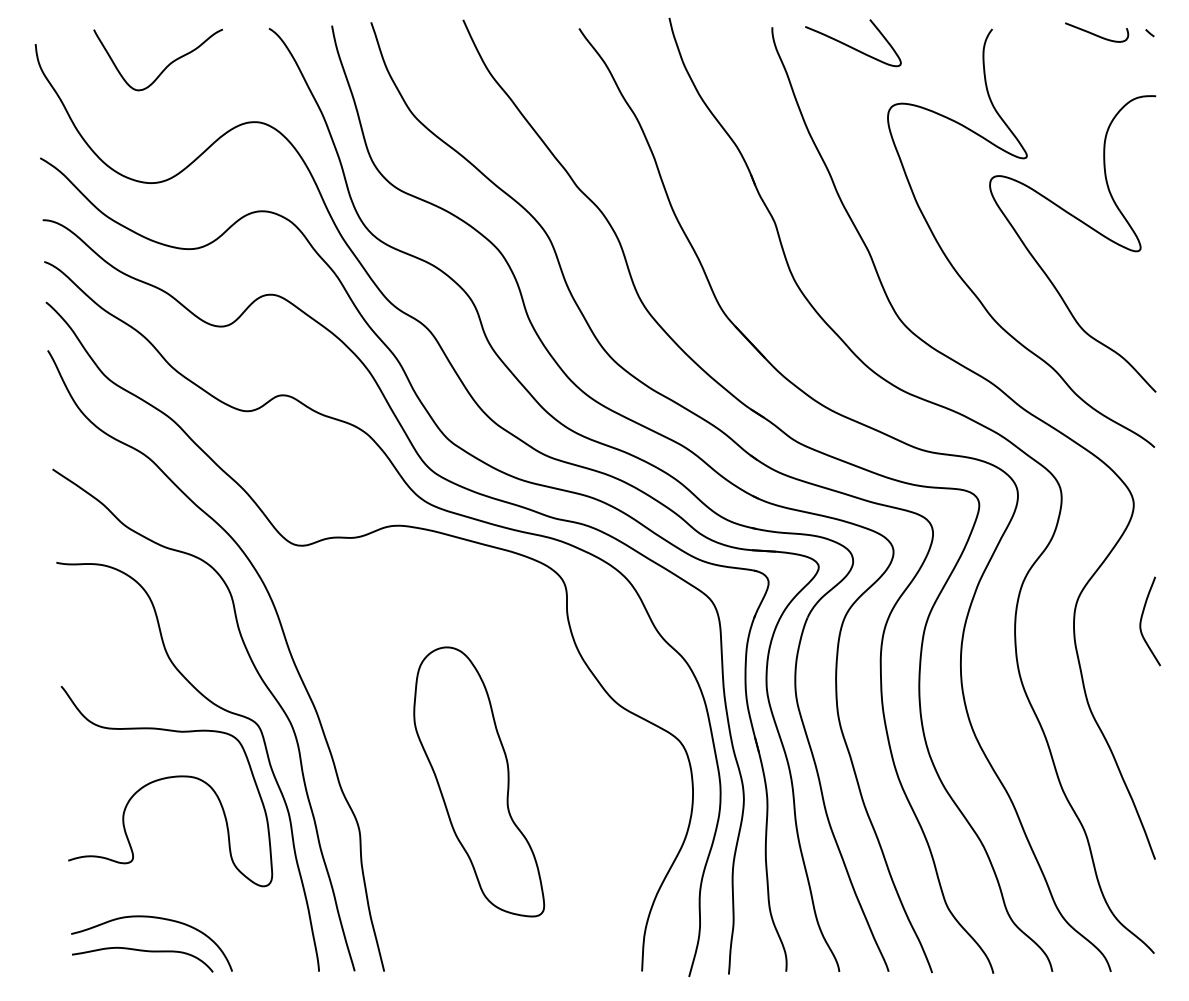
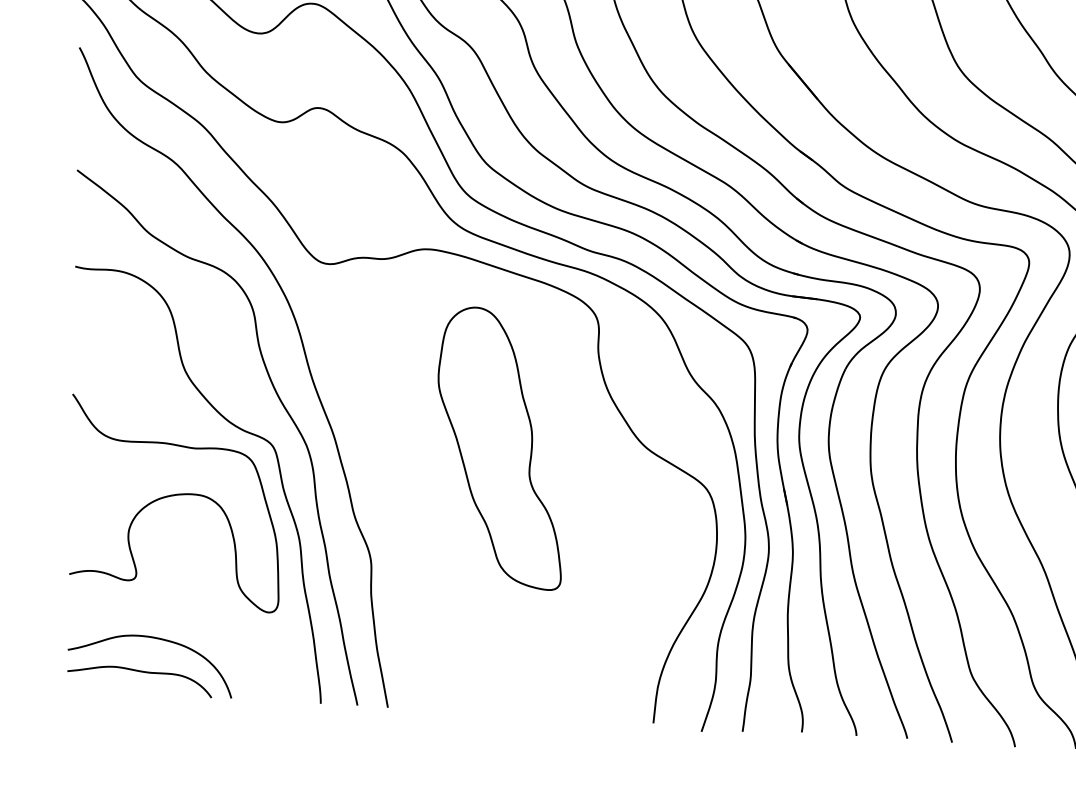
part: (479, 781) -> (501, 447), moved

